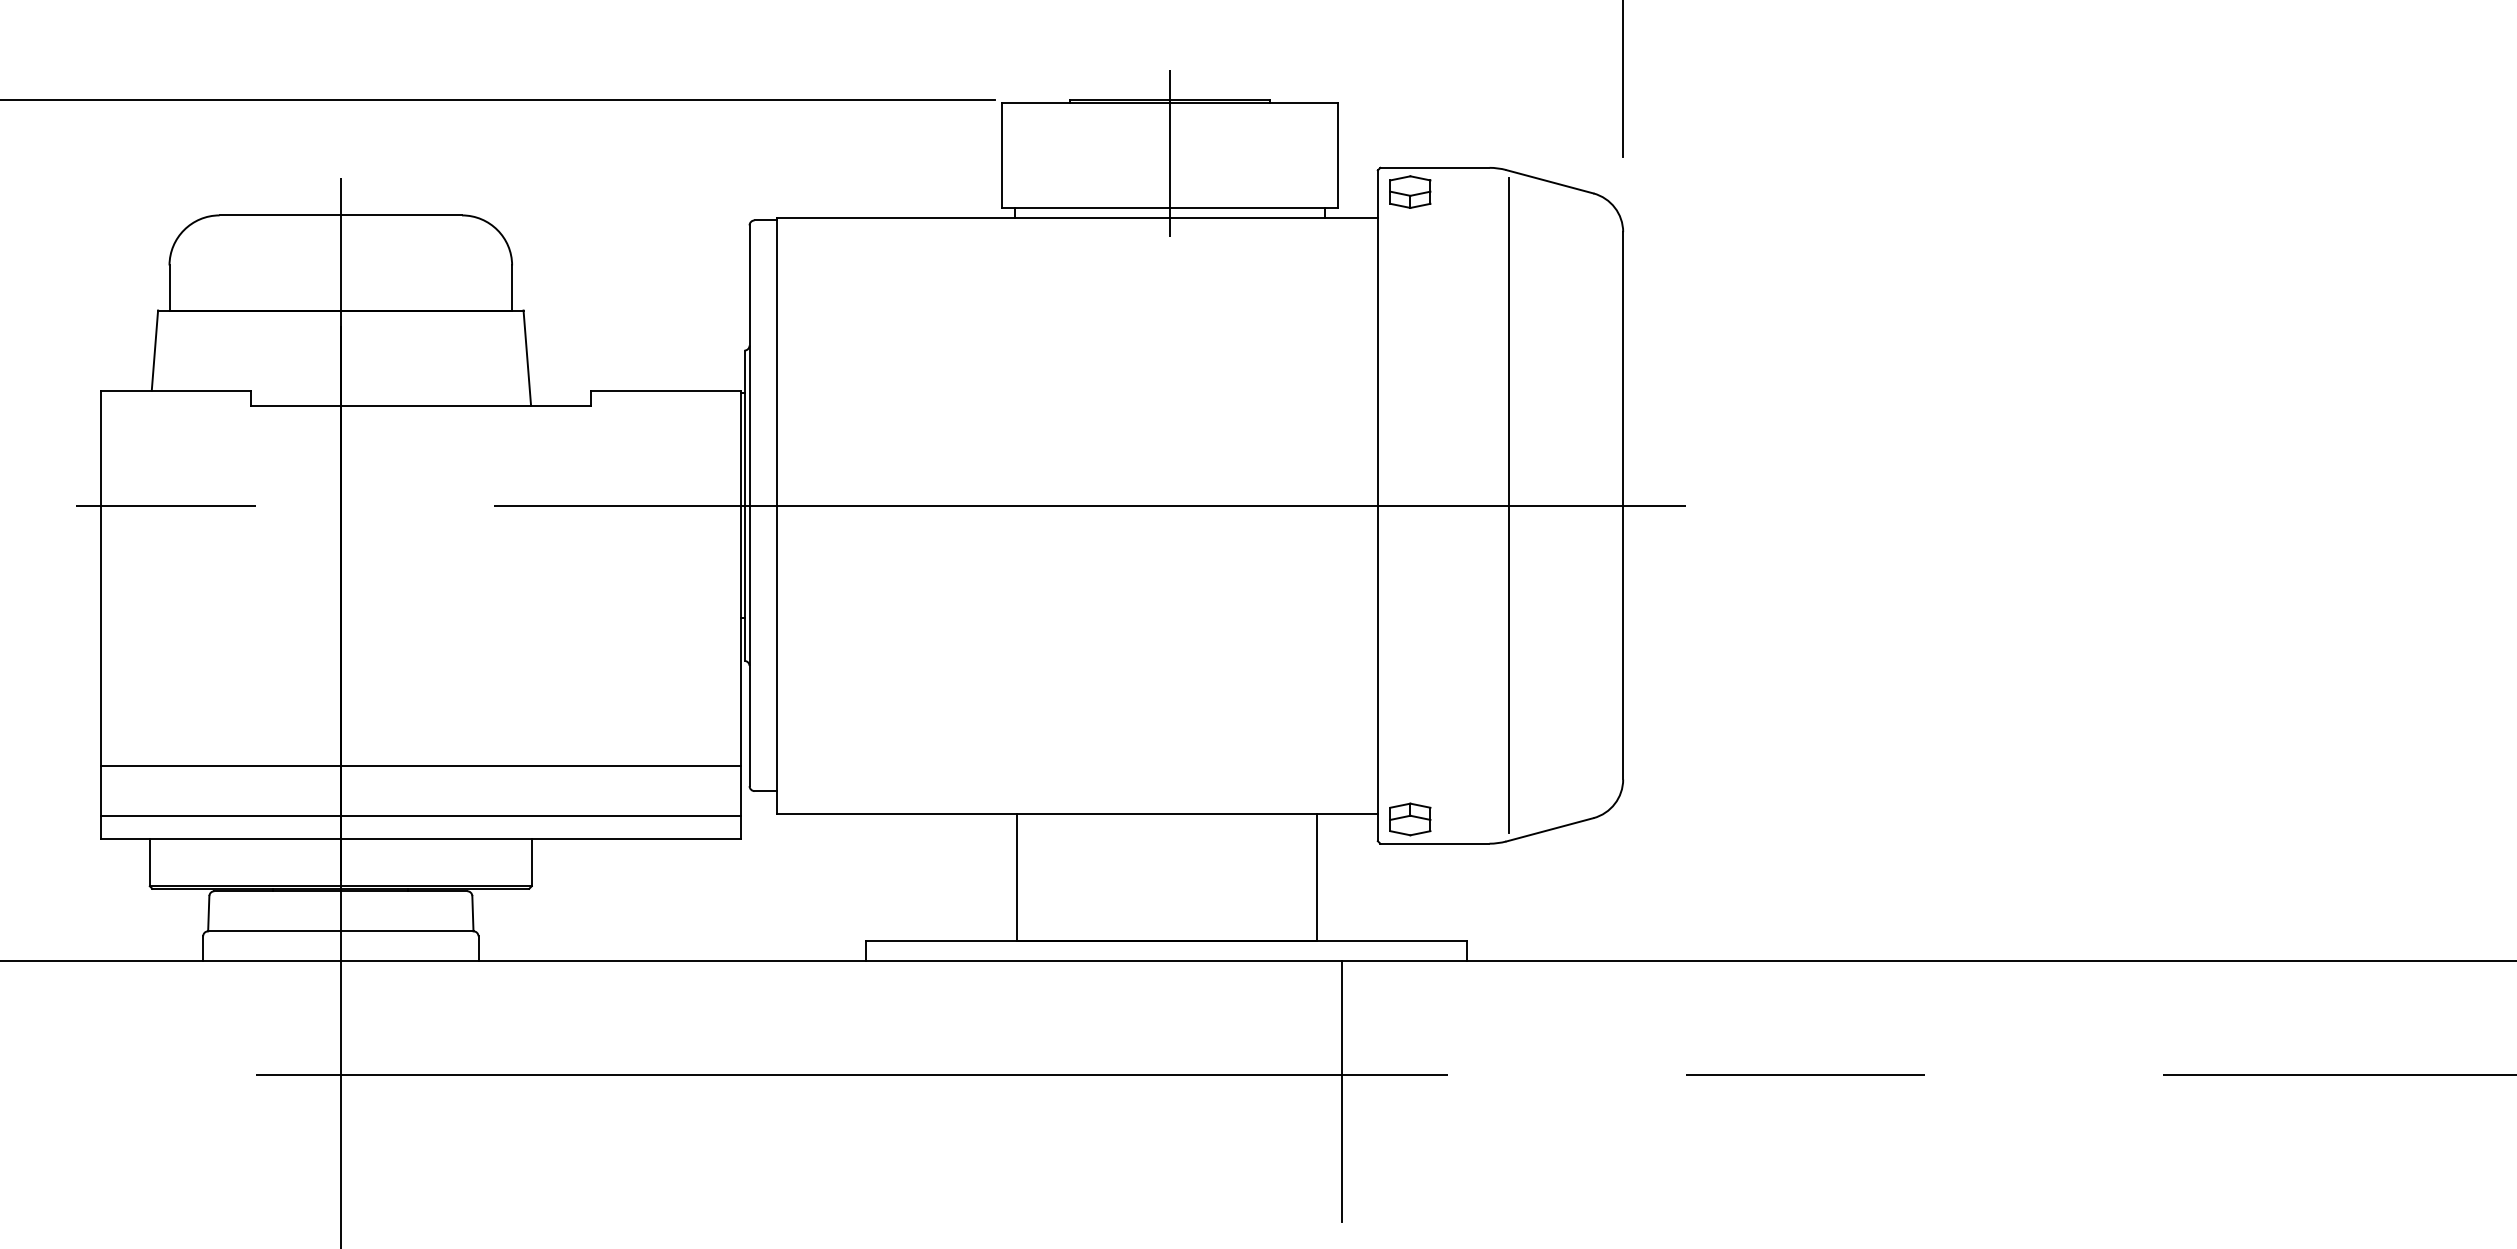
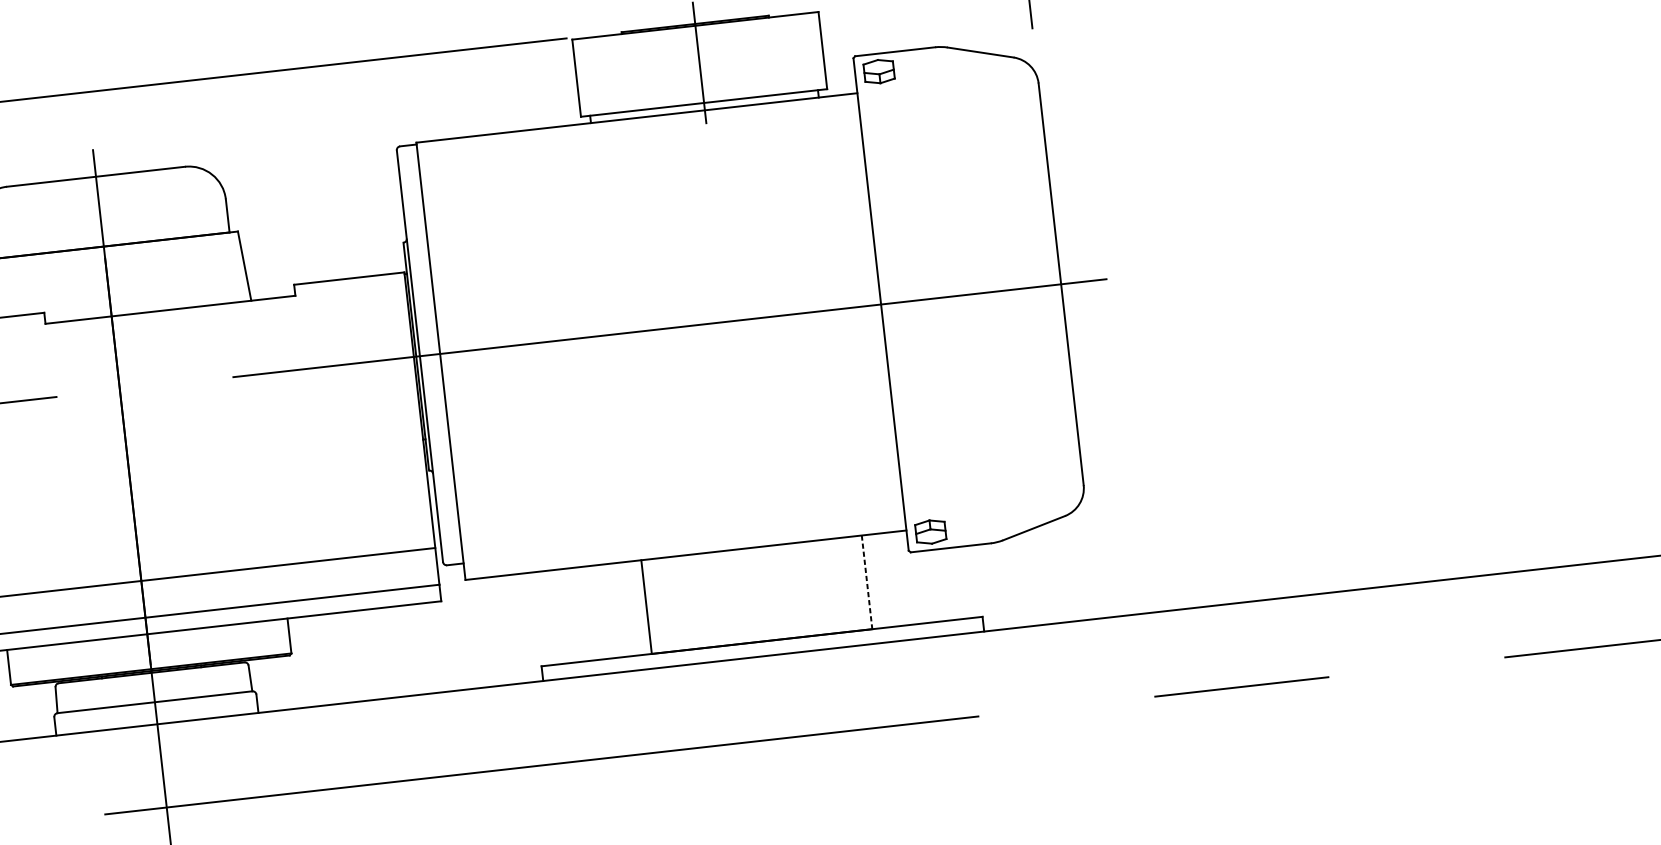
line: (1508, 505) -> (976, 293), removed
line: (1317, 877) -> (867, 582), solid -> dashed
line: (1342, 1091) -> (903, 737), removed

